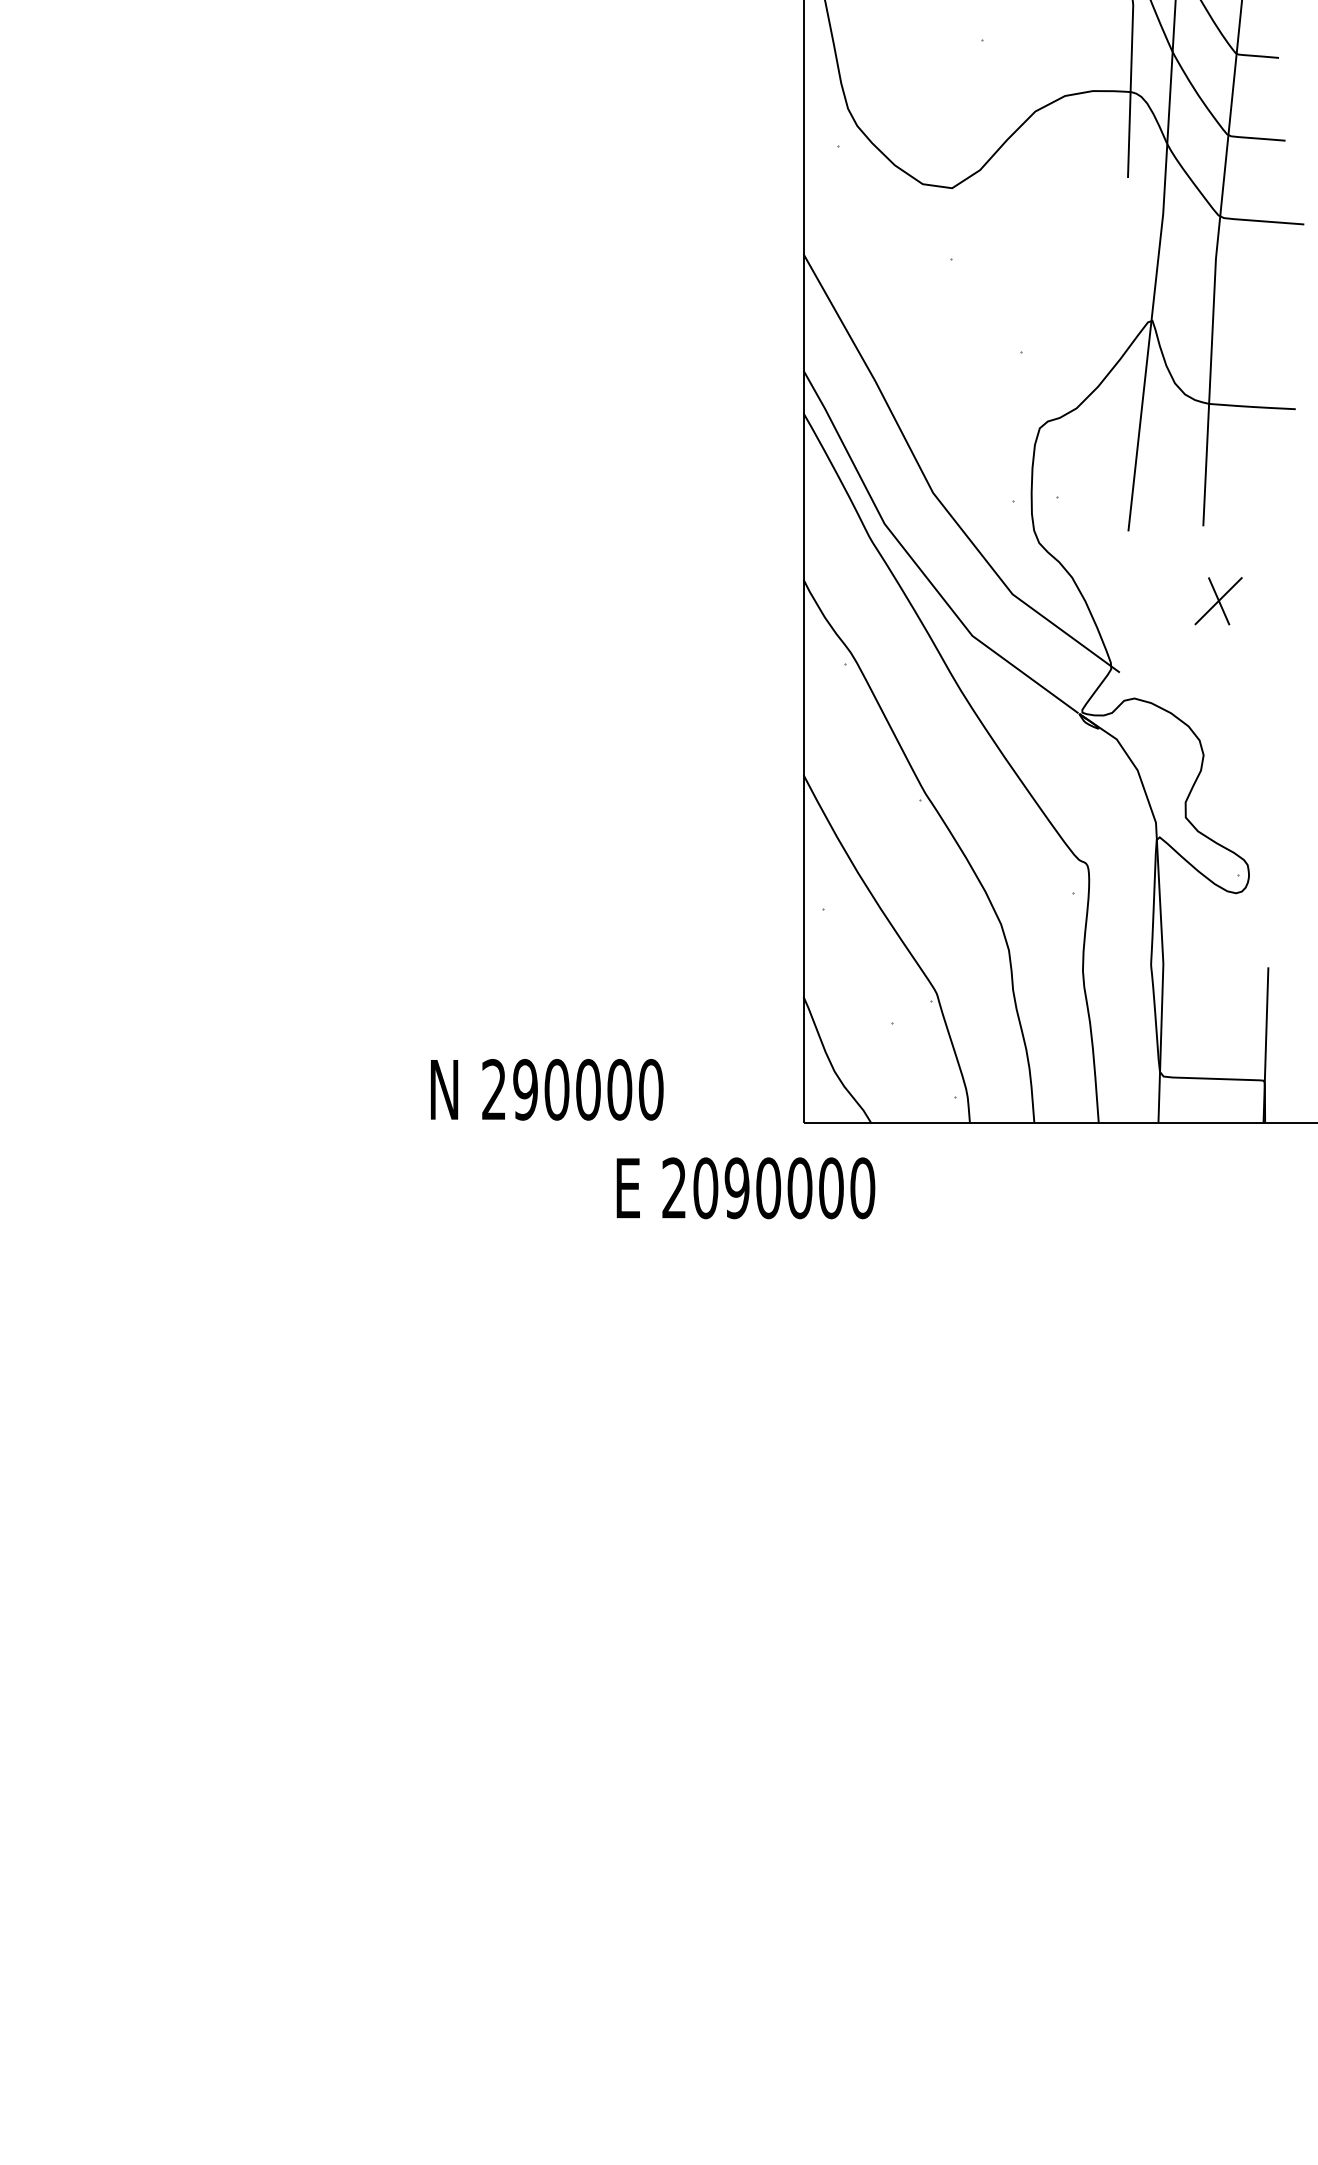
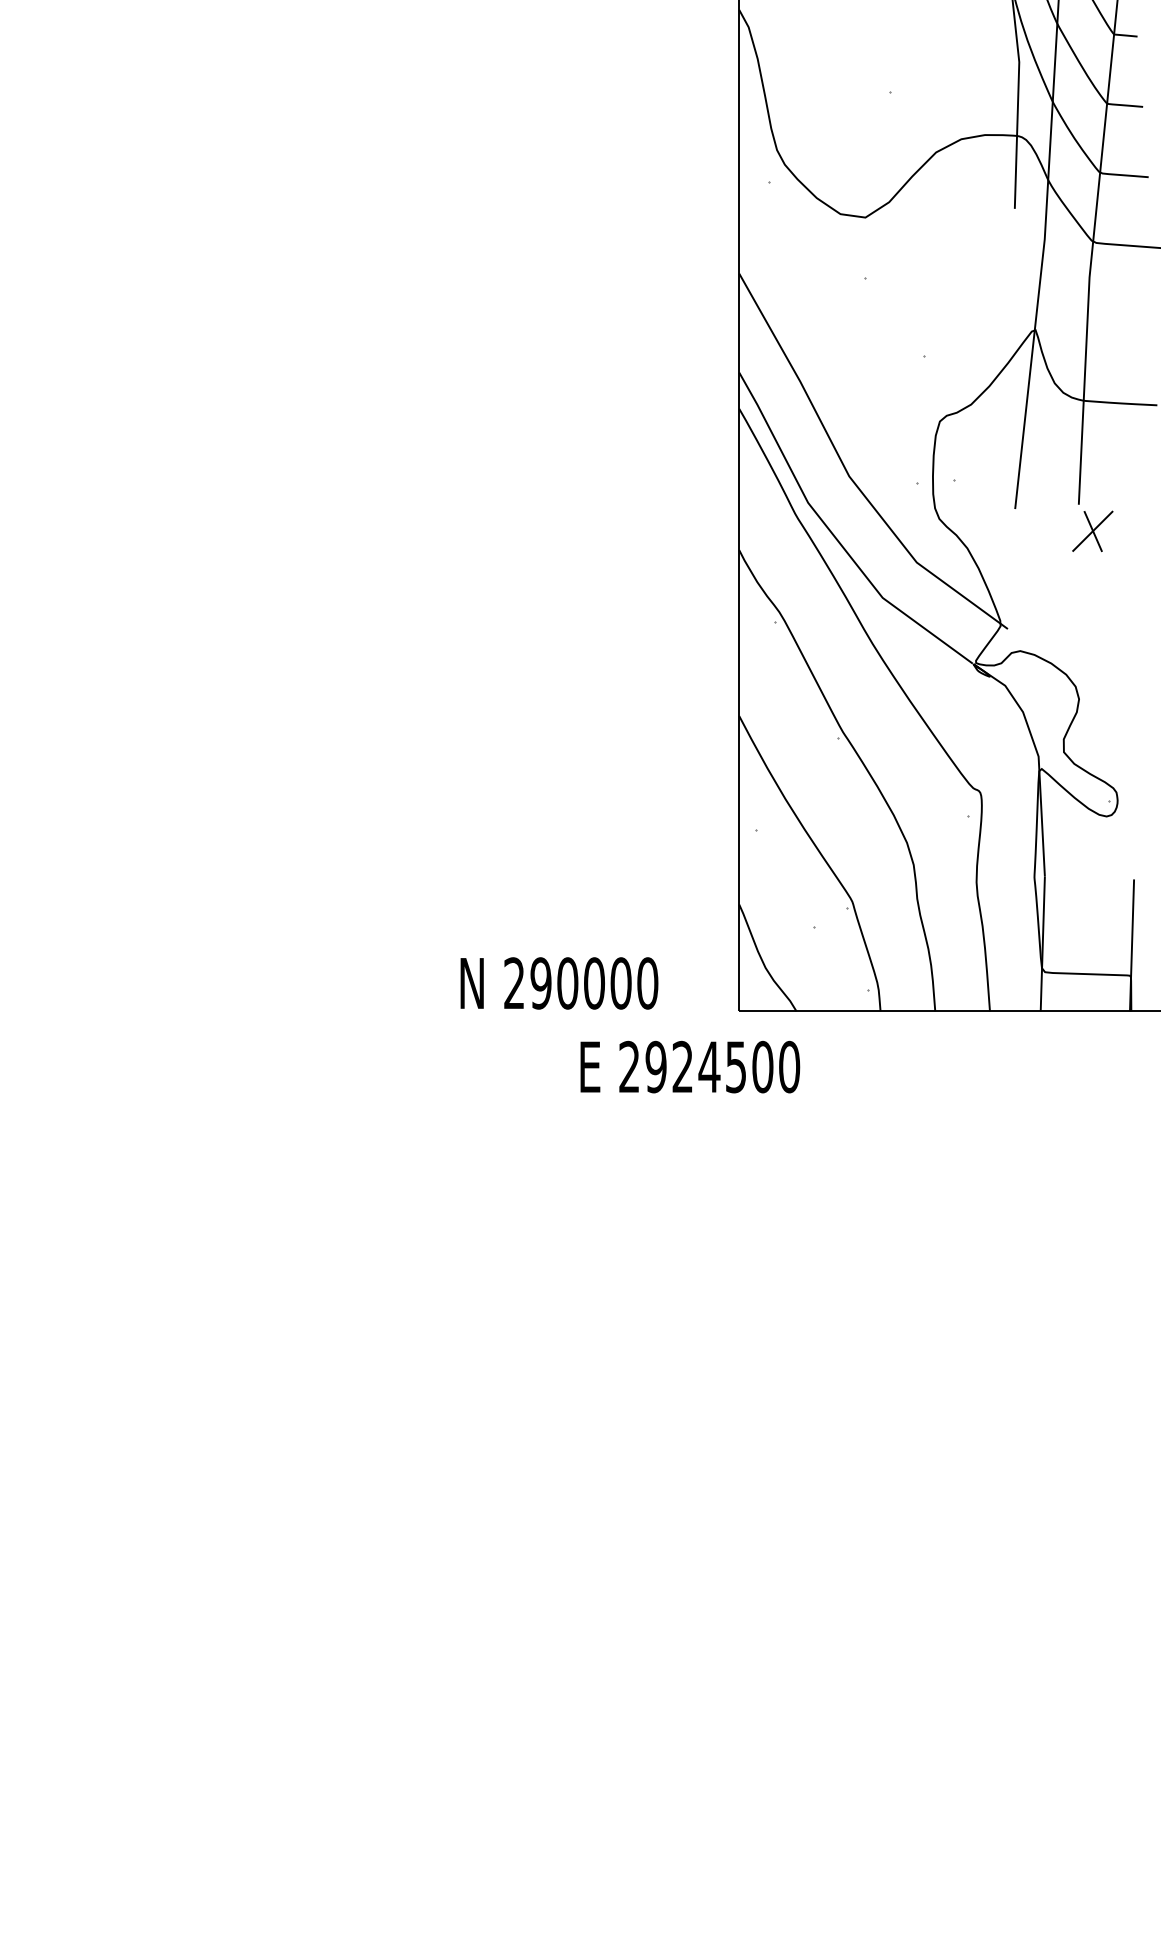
part: (1218, 600) -> (1092, 530), moved
text: (547, 1089) -> (559, 983), moved
text: (752, 1187) -> (695, 1066), 2090000 -> 2924500

